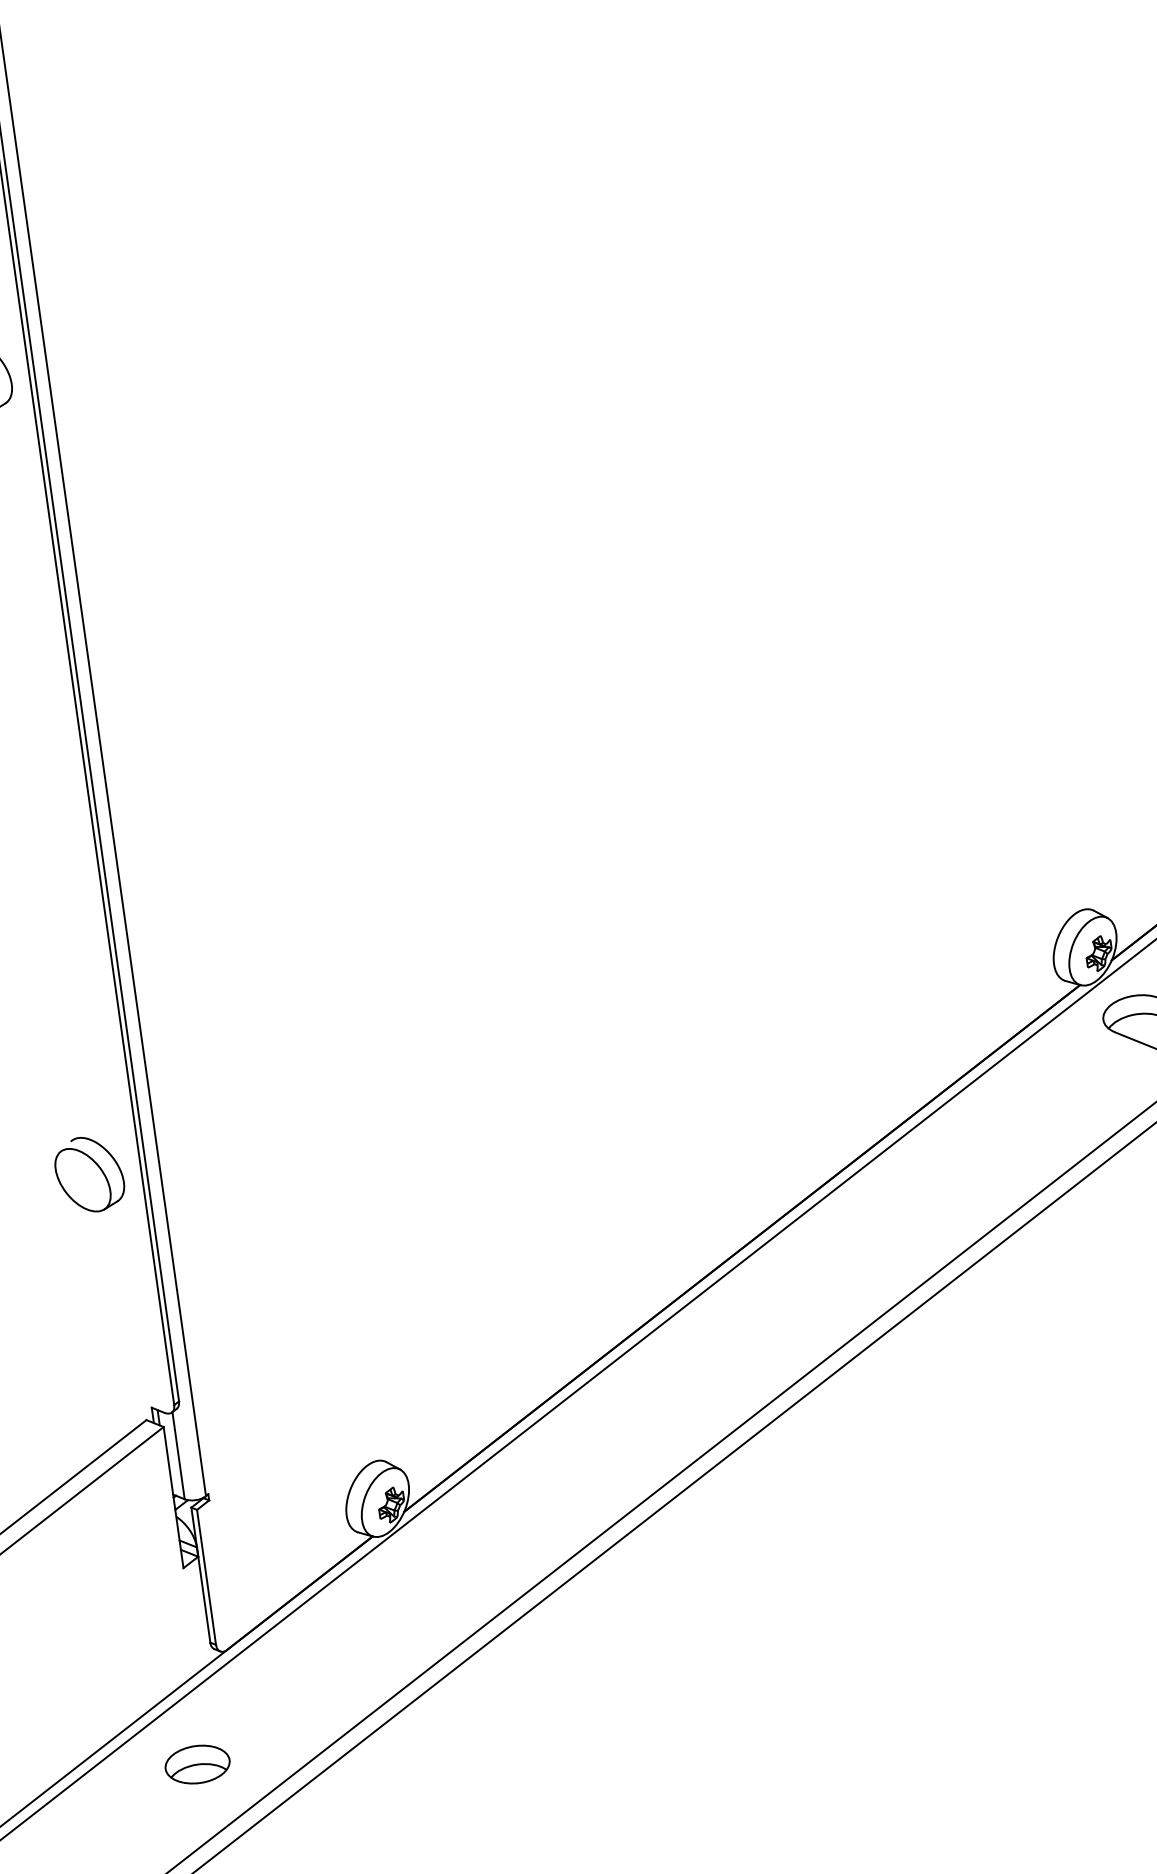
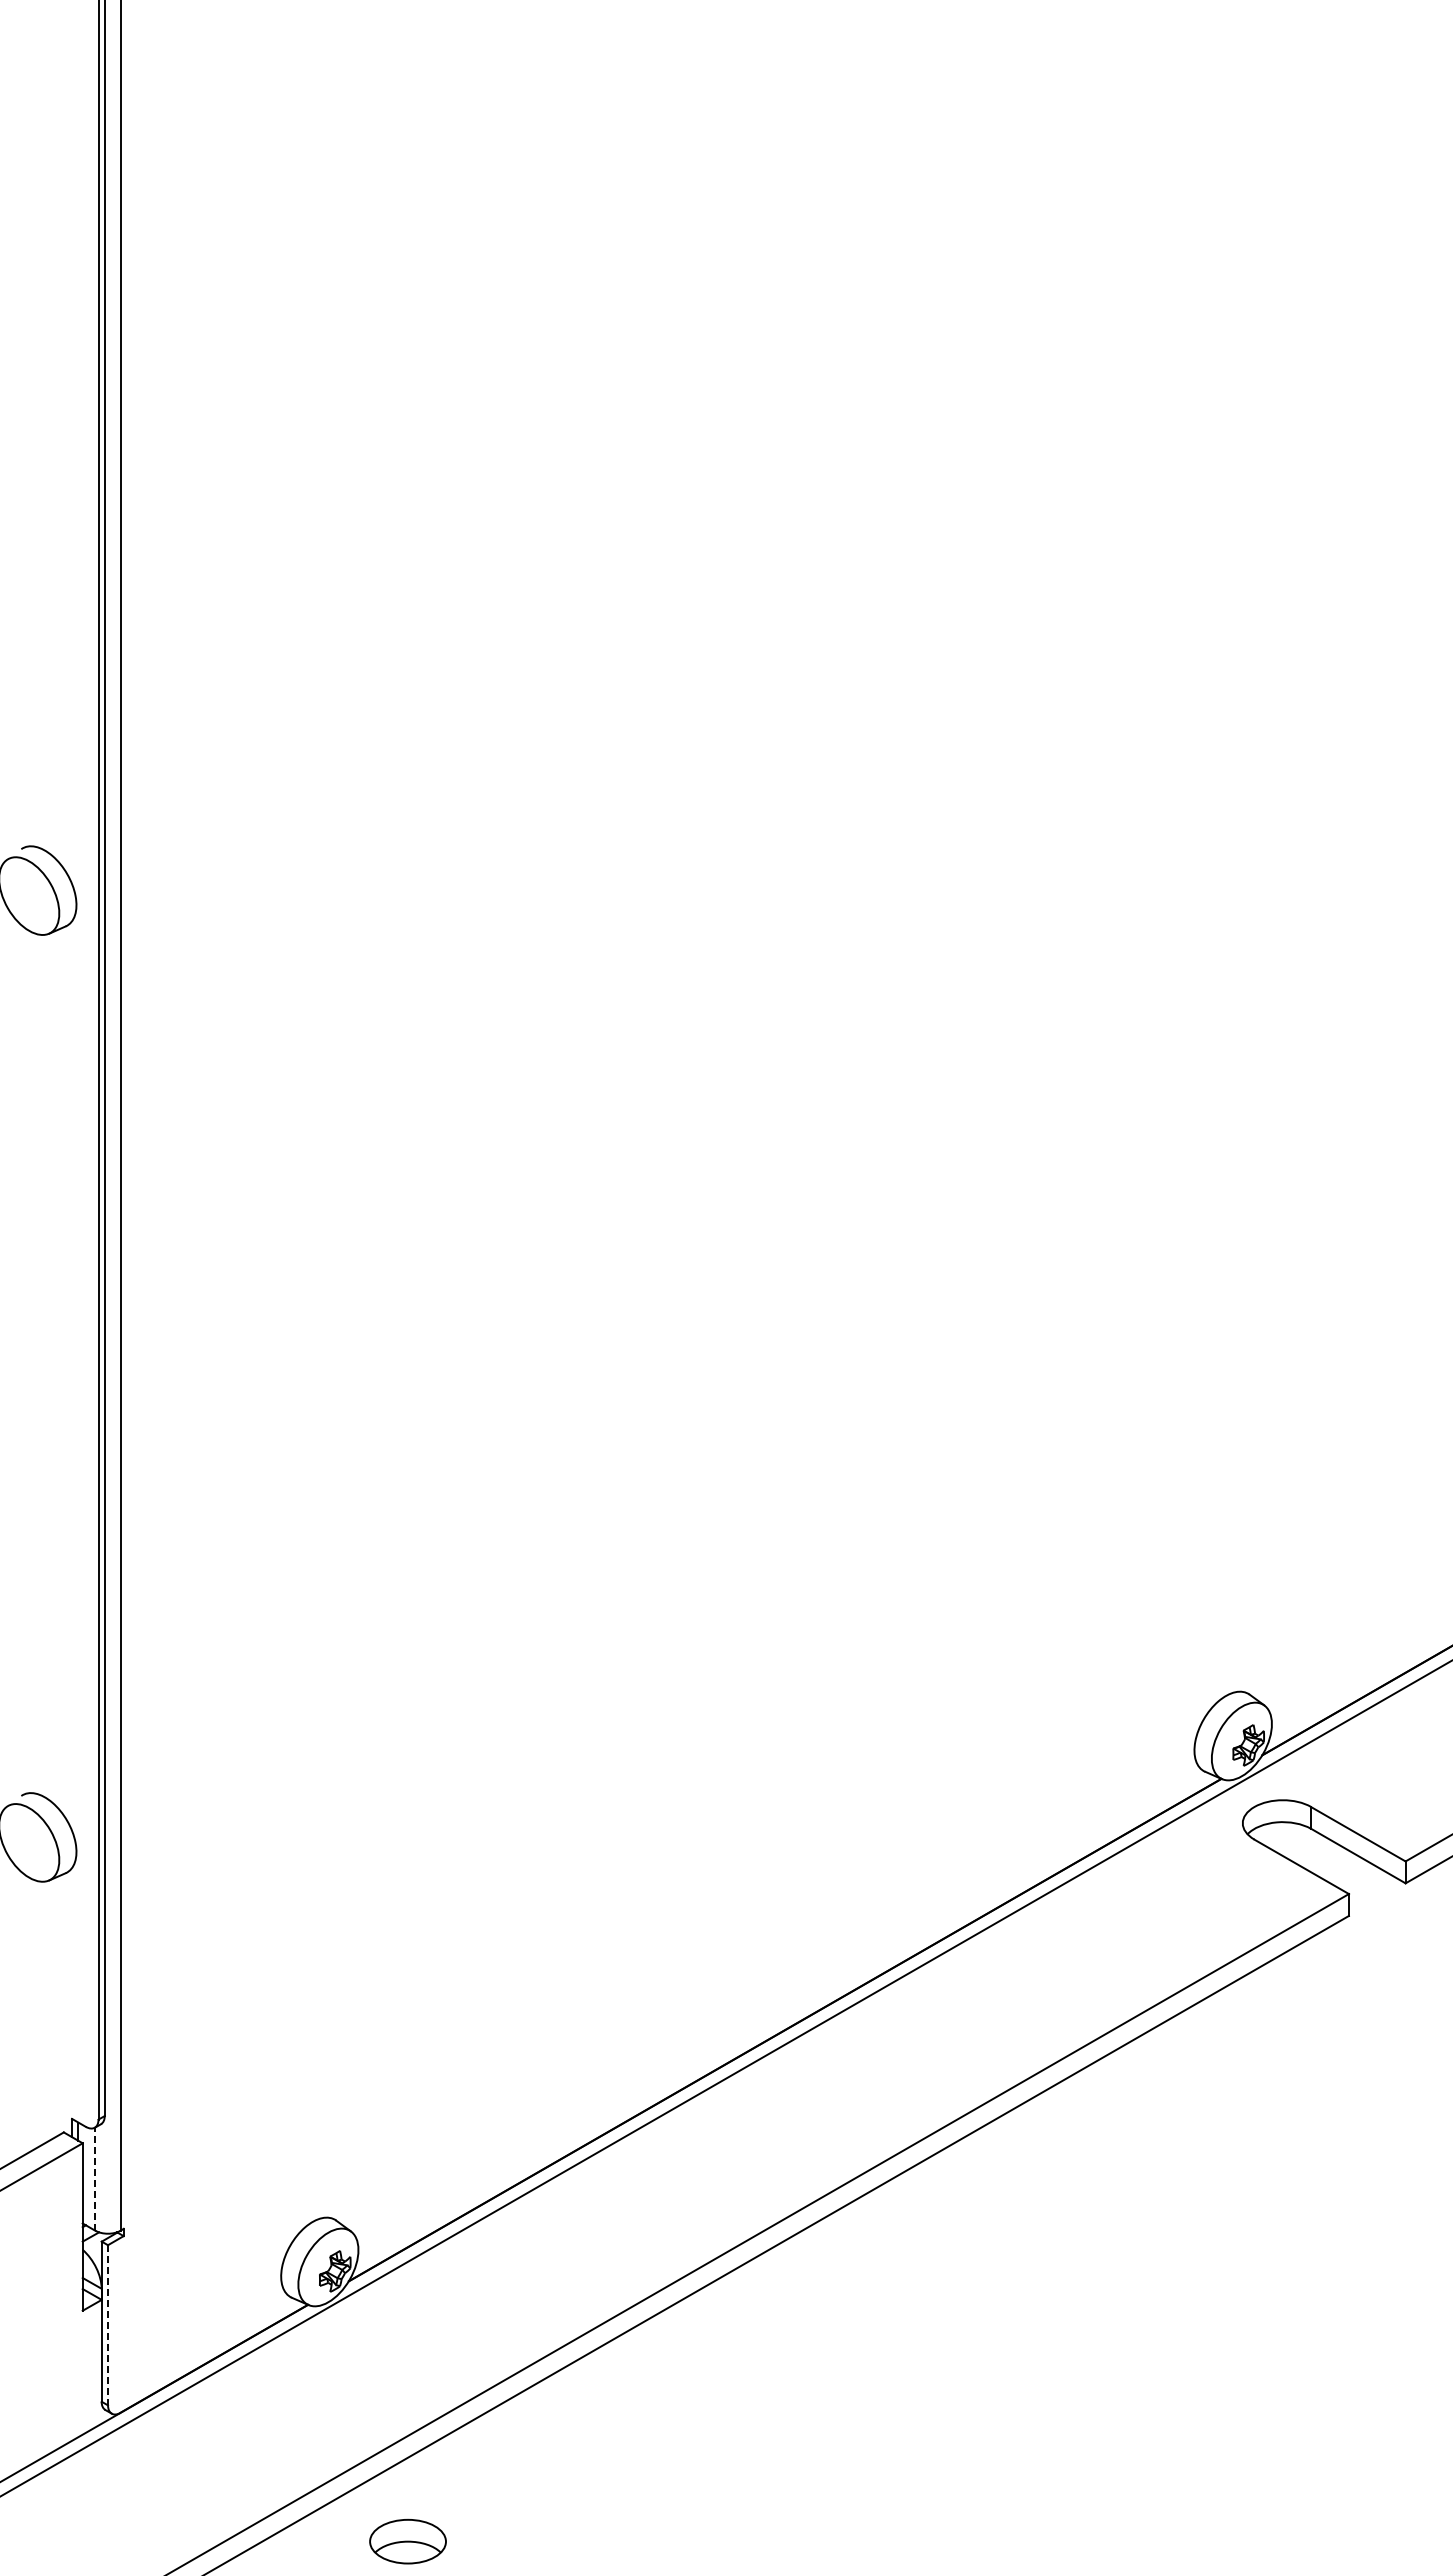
line: (178, 1456) -> (95, 2179), solid -> dashed
line: (206, 1577) -> (108, 2325), solid -> dashed
part: (197, 1764) -> (407, 2541), moved

